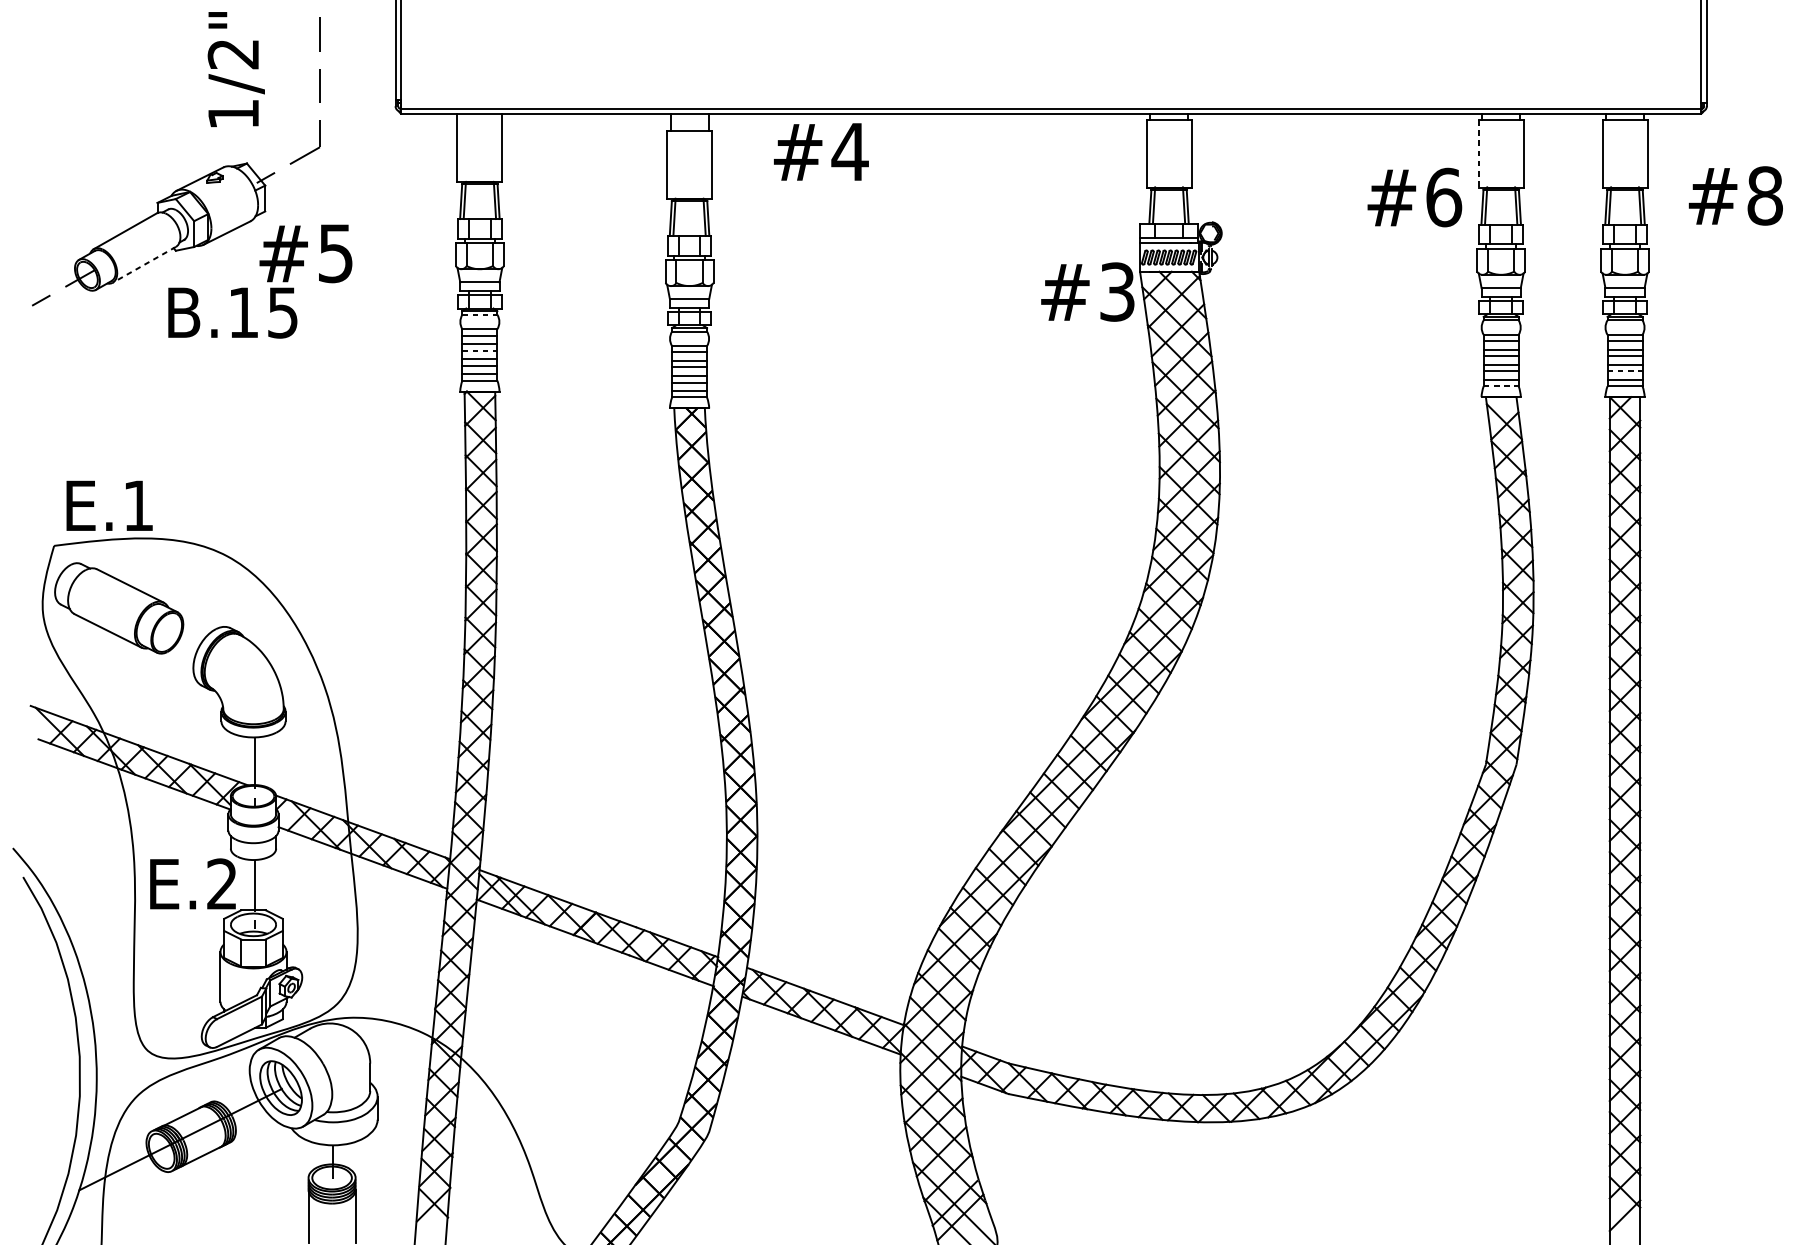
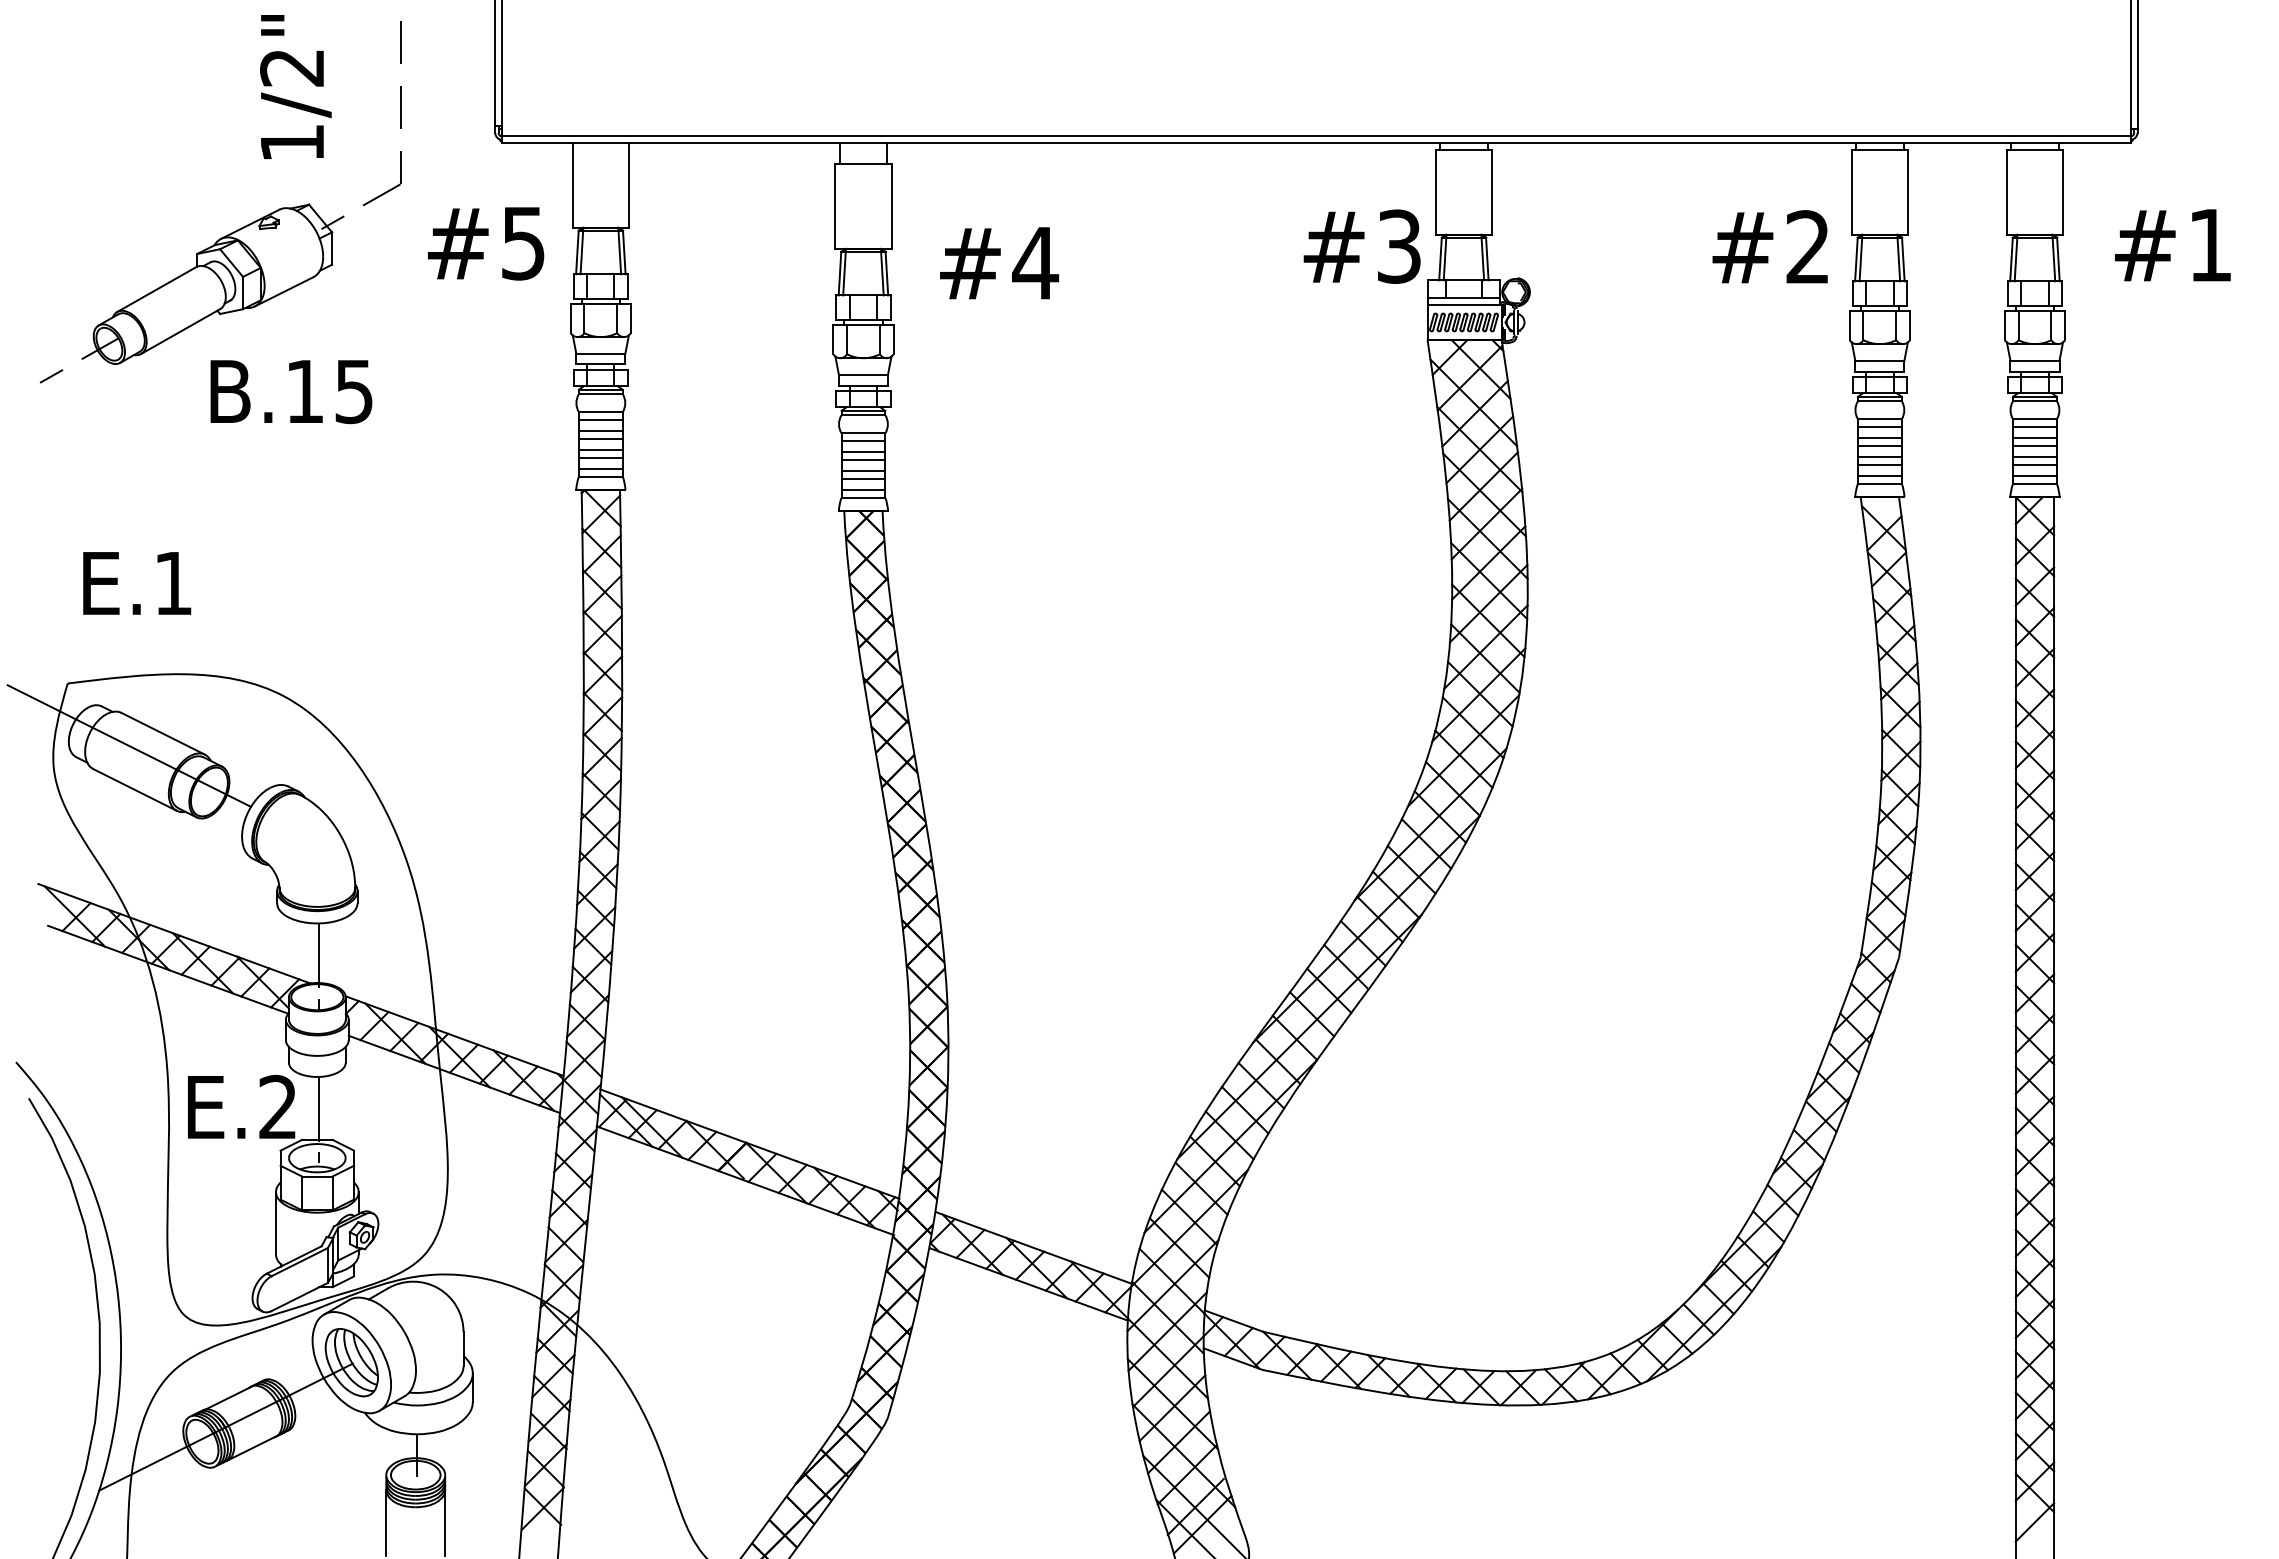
text: (821, 152) -> (999, 263), moved
line: (1478, 154) -> (1851, 193), dashed -> solid
text: (1765, 196) -> (2210, 245), #8 -> #1
text: (1444, 197) -> (1808, 247), #6 -> #2
text: (306, 253) -> (486, 243), moved
line: (144, 264) -> (180, 331), dashed -> solid
text: (1087, 291) -> (1361, 246), moved
line: (479, 315) -> (600, 394), dashed -> solid
line: (479, 350) -> (600, 438), dashed -> solid
line: (1624, 370) -> (2034, 464), dashed -> solid
line: (1500, 386) -> (1879, 483), dashed -> solid
text: (109, 505) -> (137, 583), moved
line: (103, 595) -> (129, 745), added

